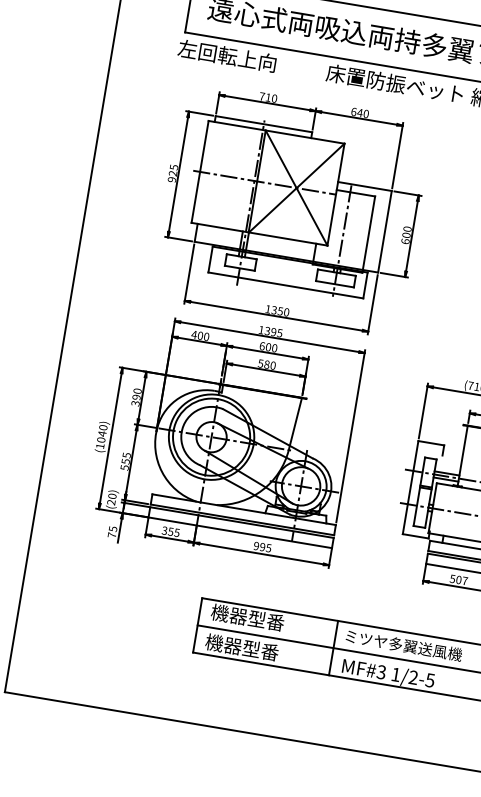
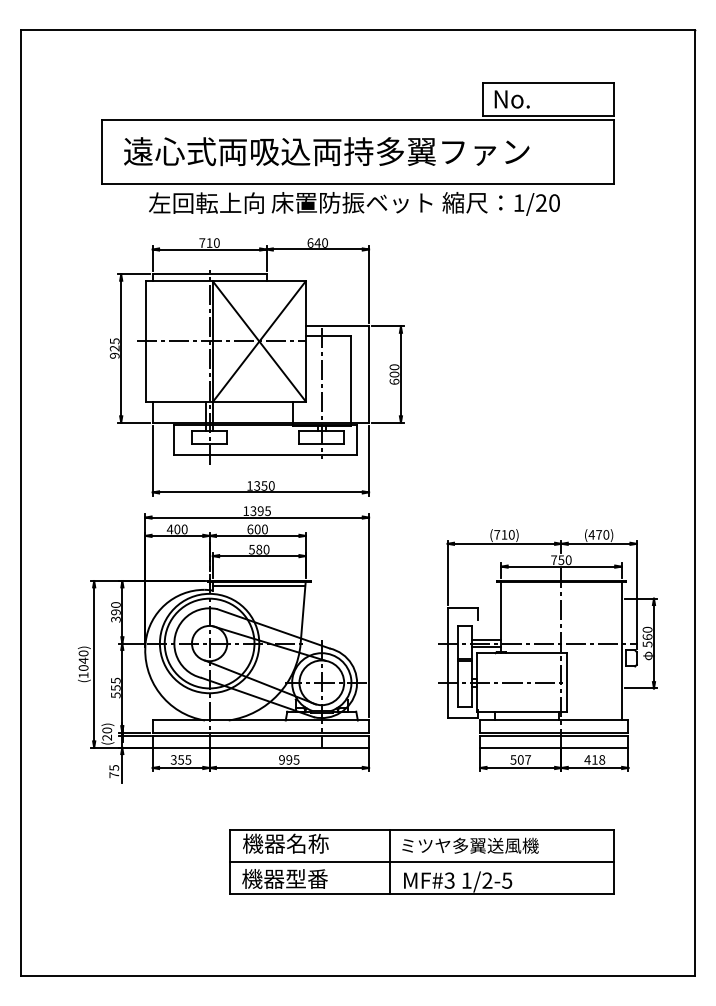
text: (227, 55) -> (206, 202), moved
line: (261, 394) -> (258, 585), added
text: (266, 620) -> (307, 843), 機器型番 -> 機器名称

